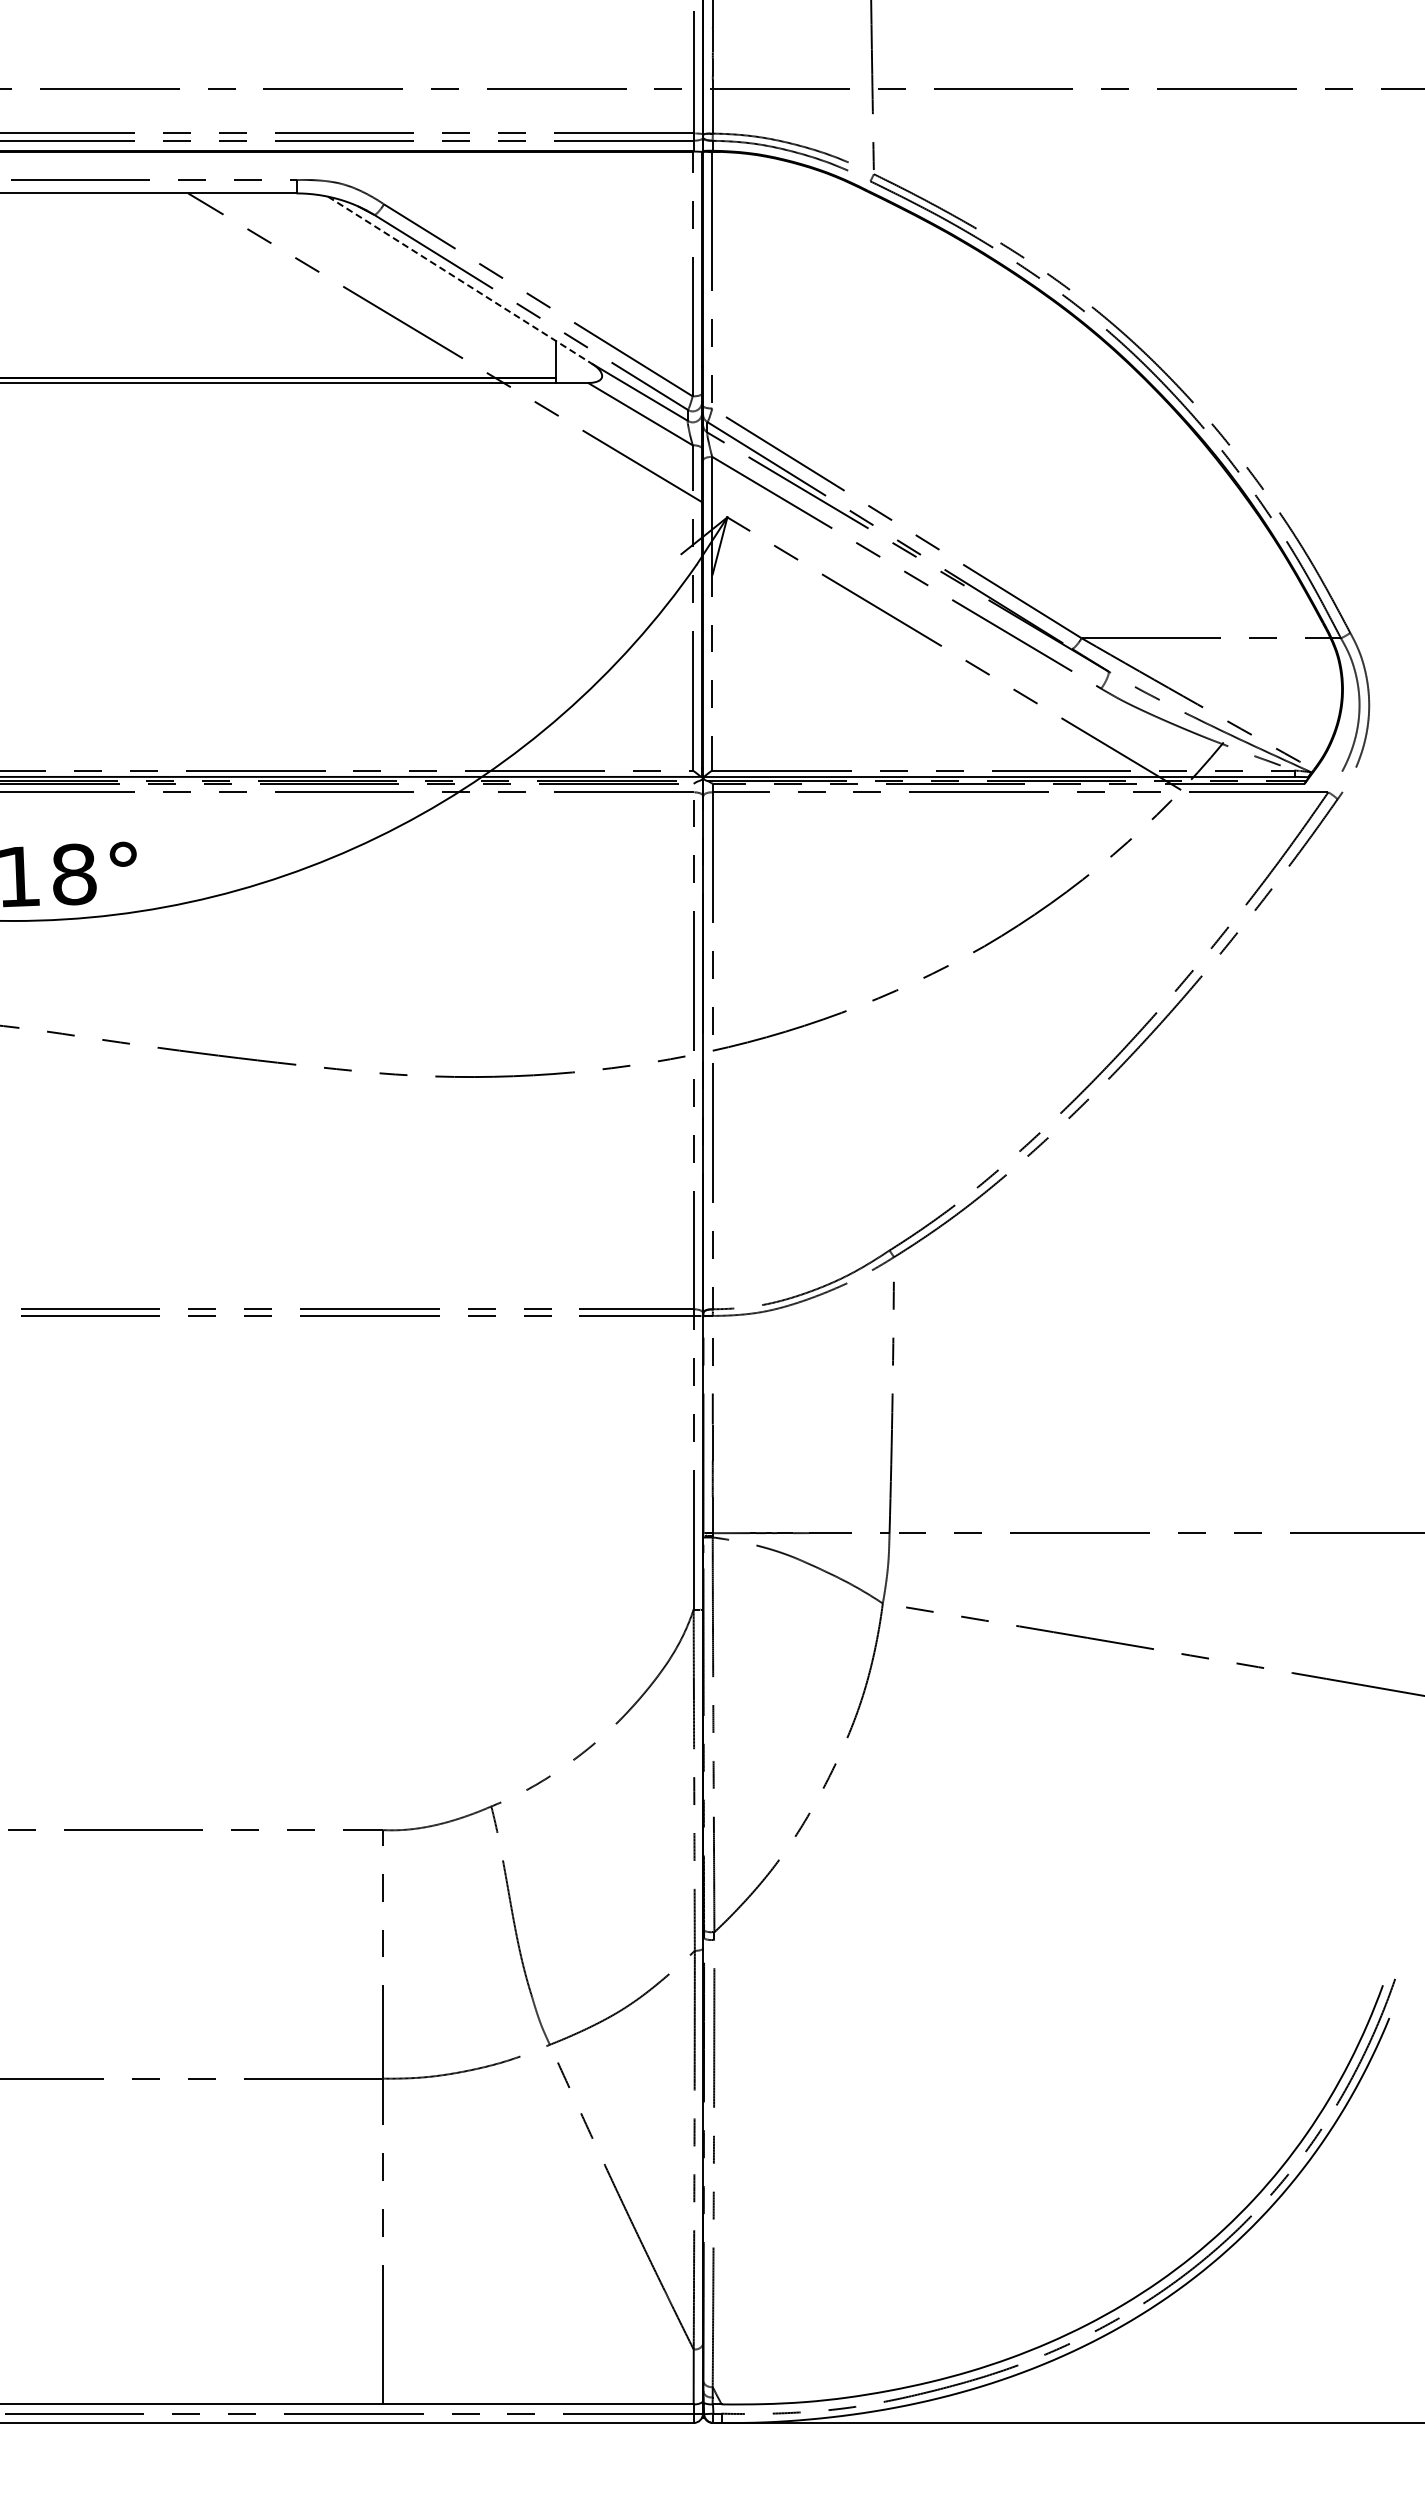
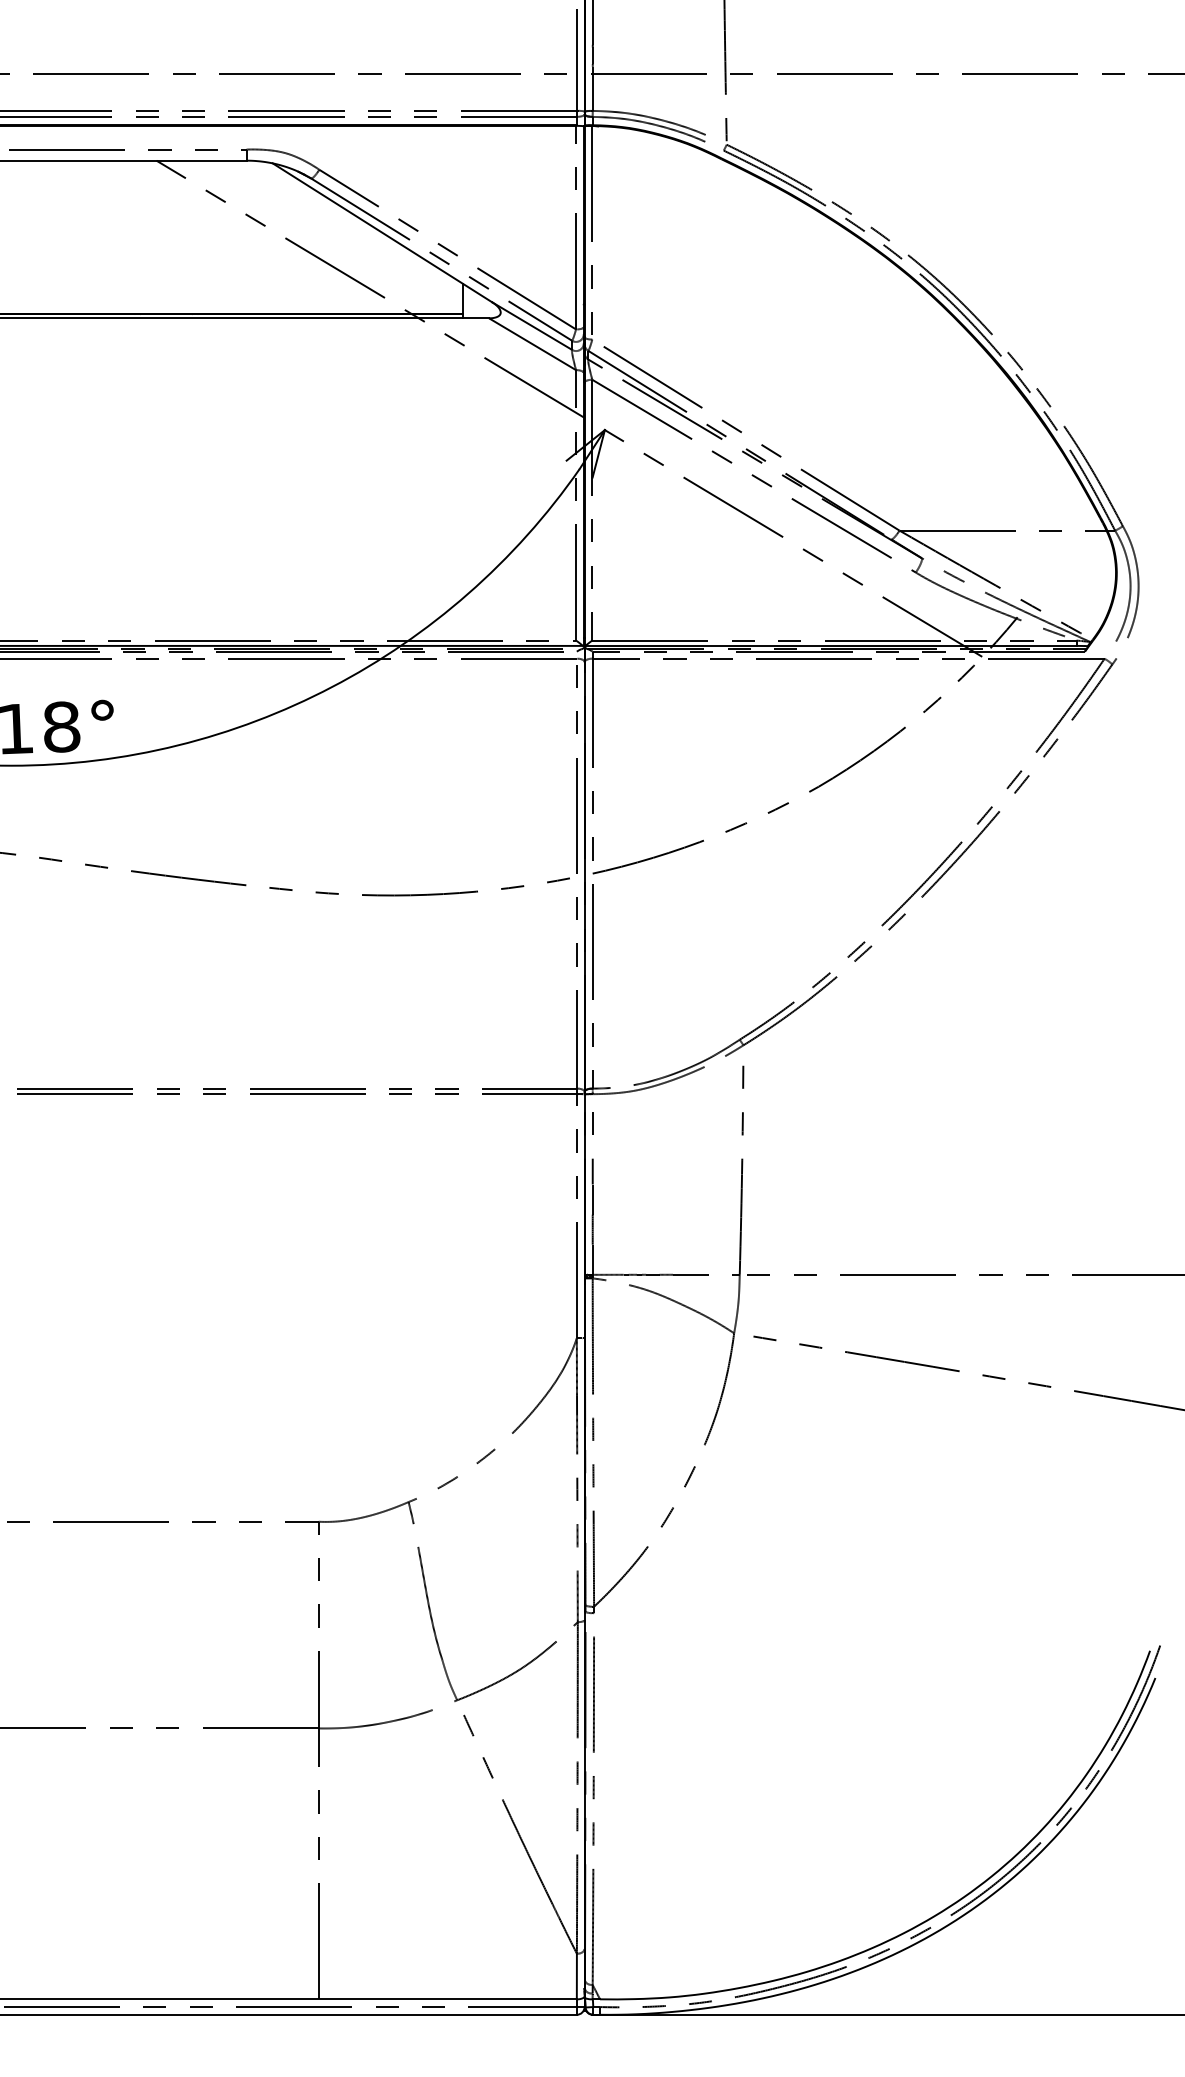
line: (459, 280) -> (382, 233), dashed -> solid

